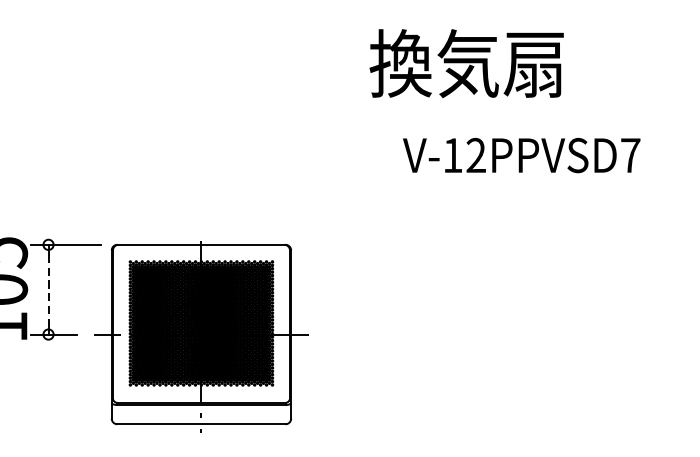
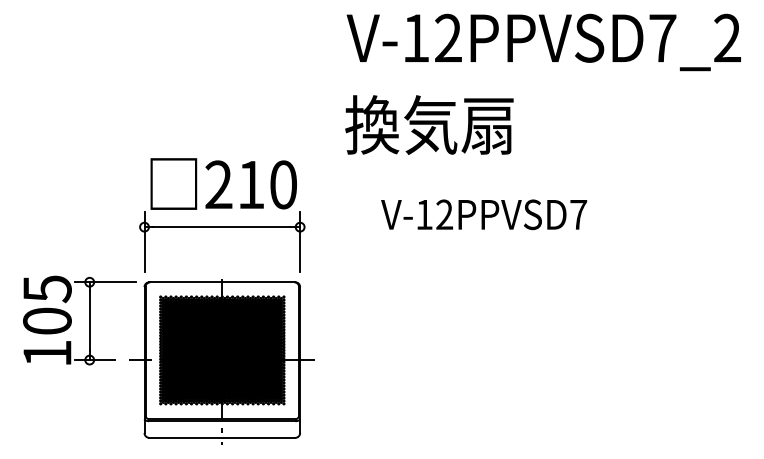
text: (466, 62) -> (429, 124), moved
text: (522, 155) -> (484, 214), moved
part: (201, 159) -> (222, 208), added
line: (48, 290) -> (89, 321), dashed -> solid

